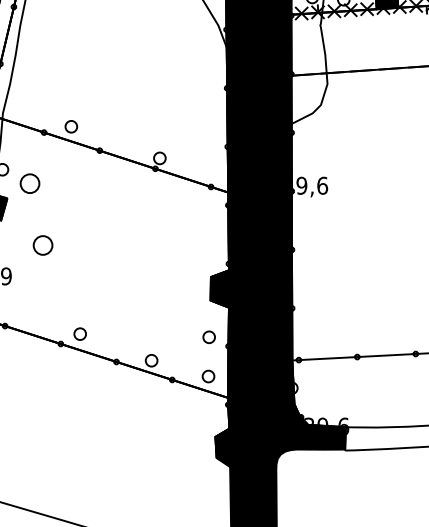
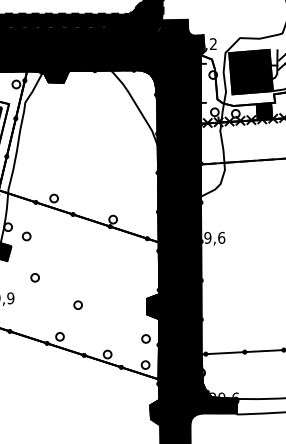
circle: (29, 183) -> (26, 236), size x0.62
circle: (41, 245) -> (34, 277), size x0.62
circle: (106, 285) -> (77, 304), added

